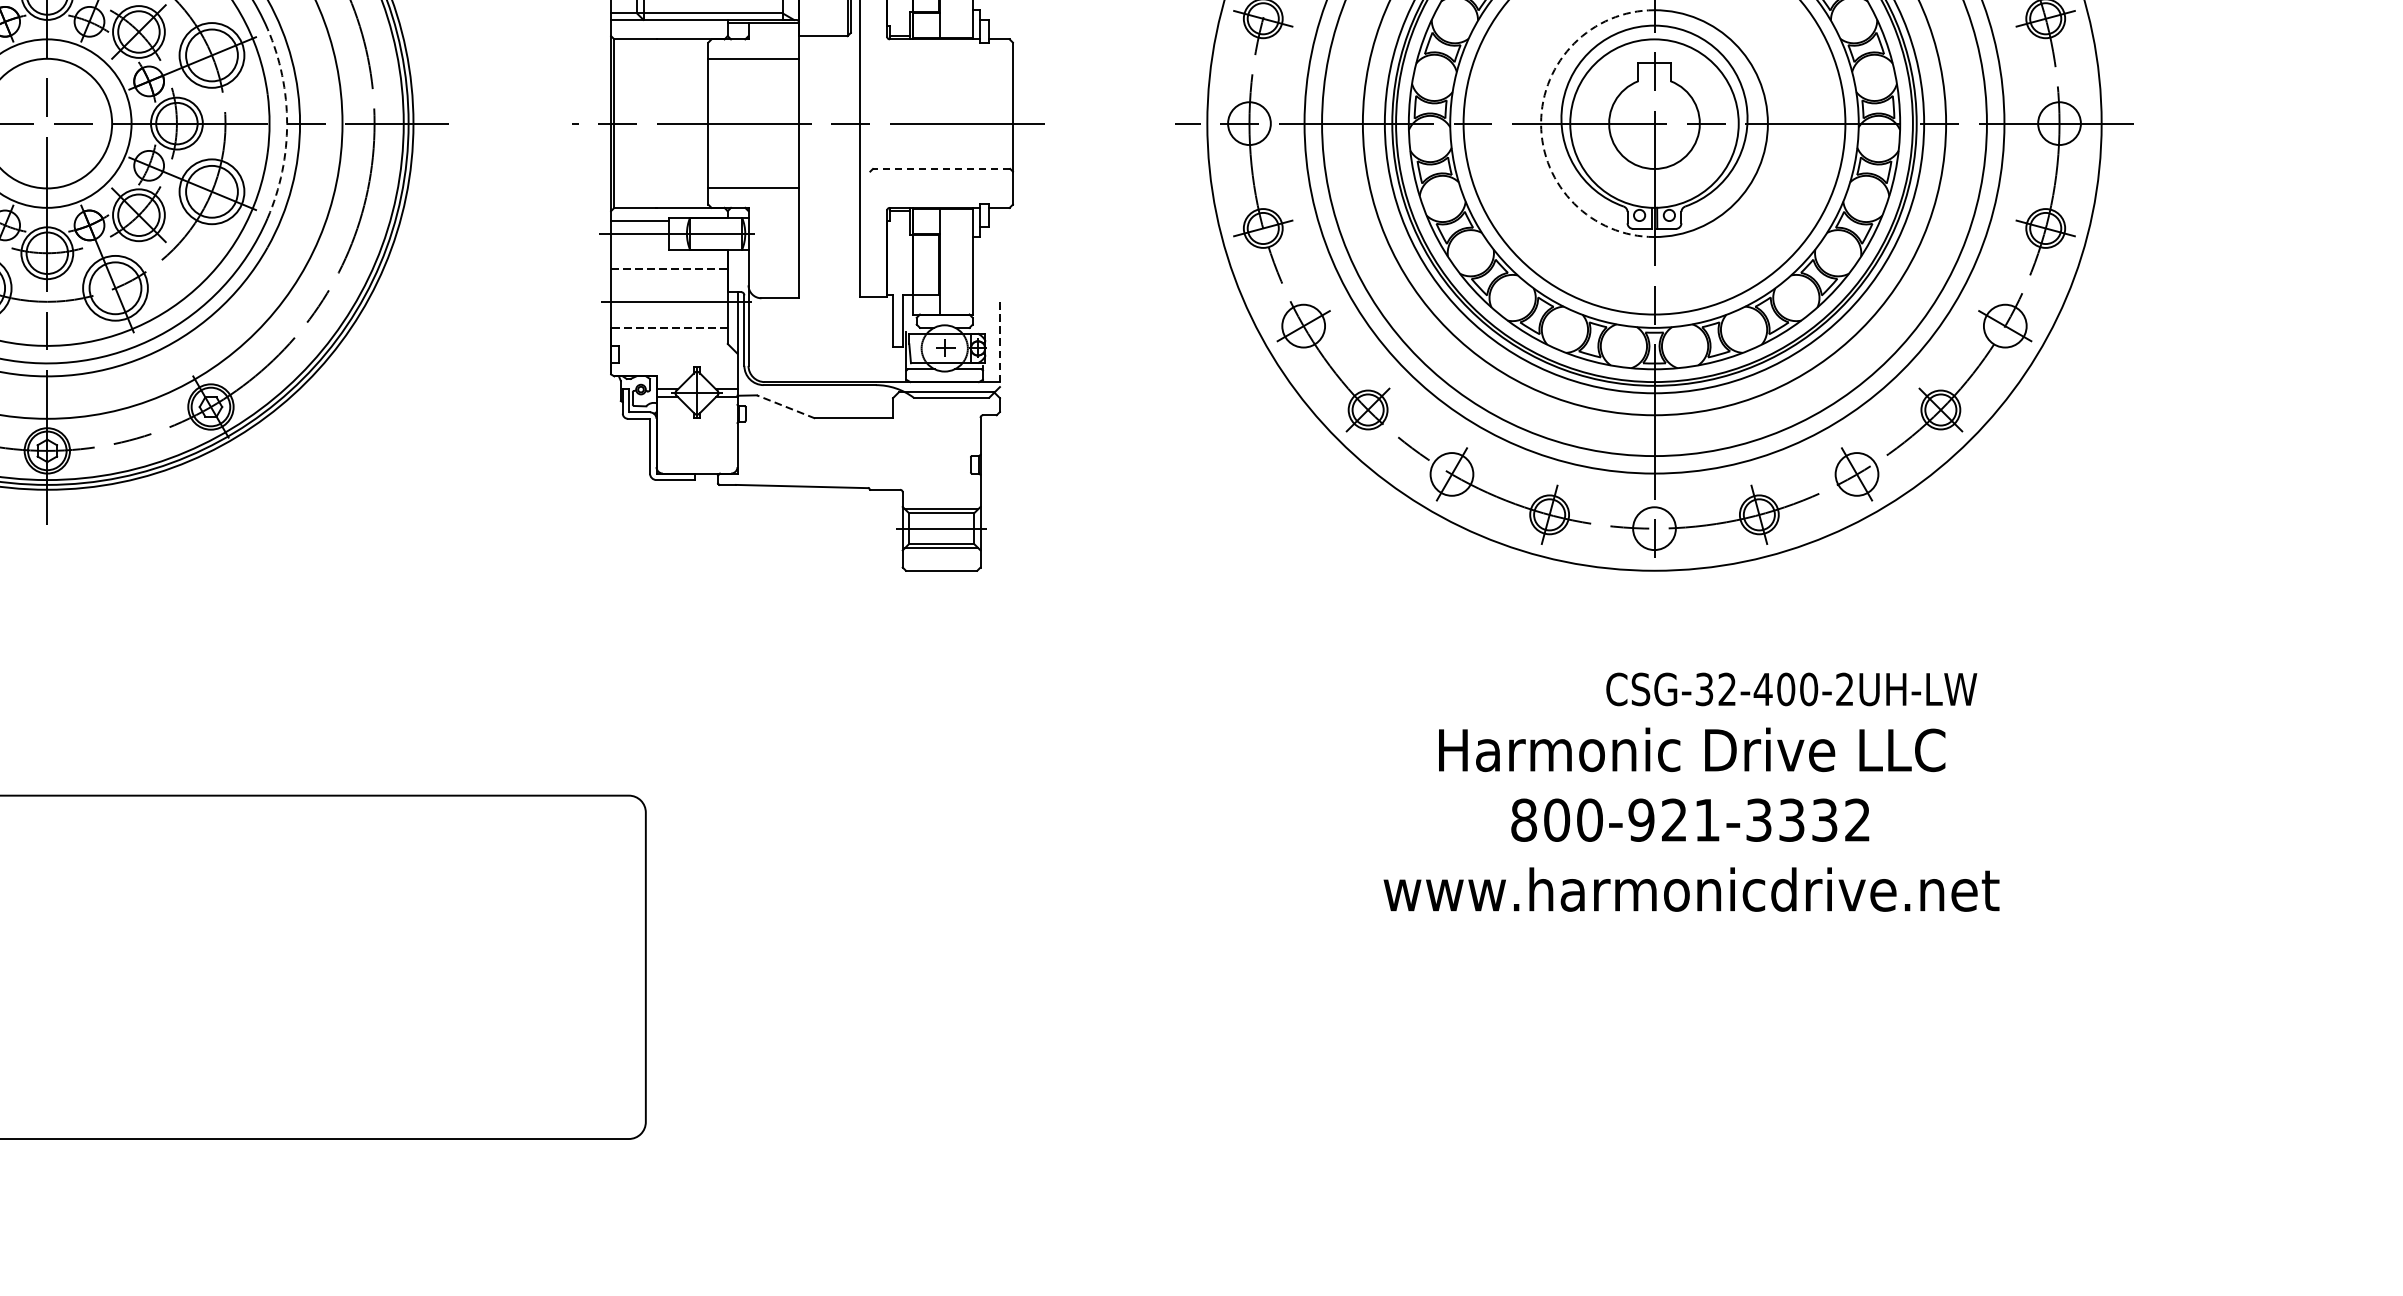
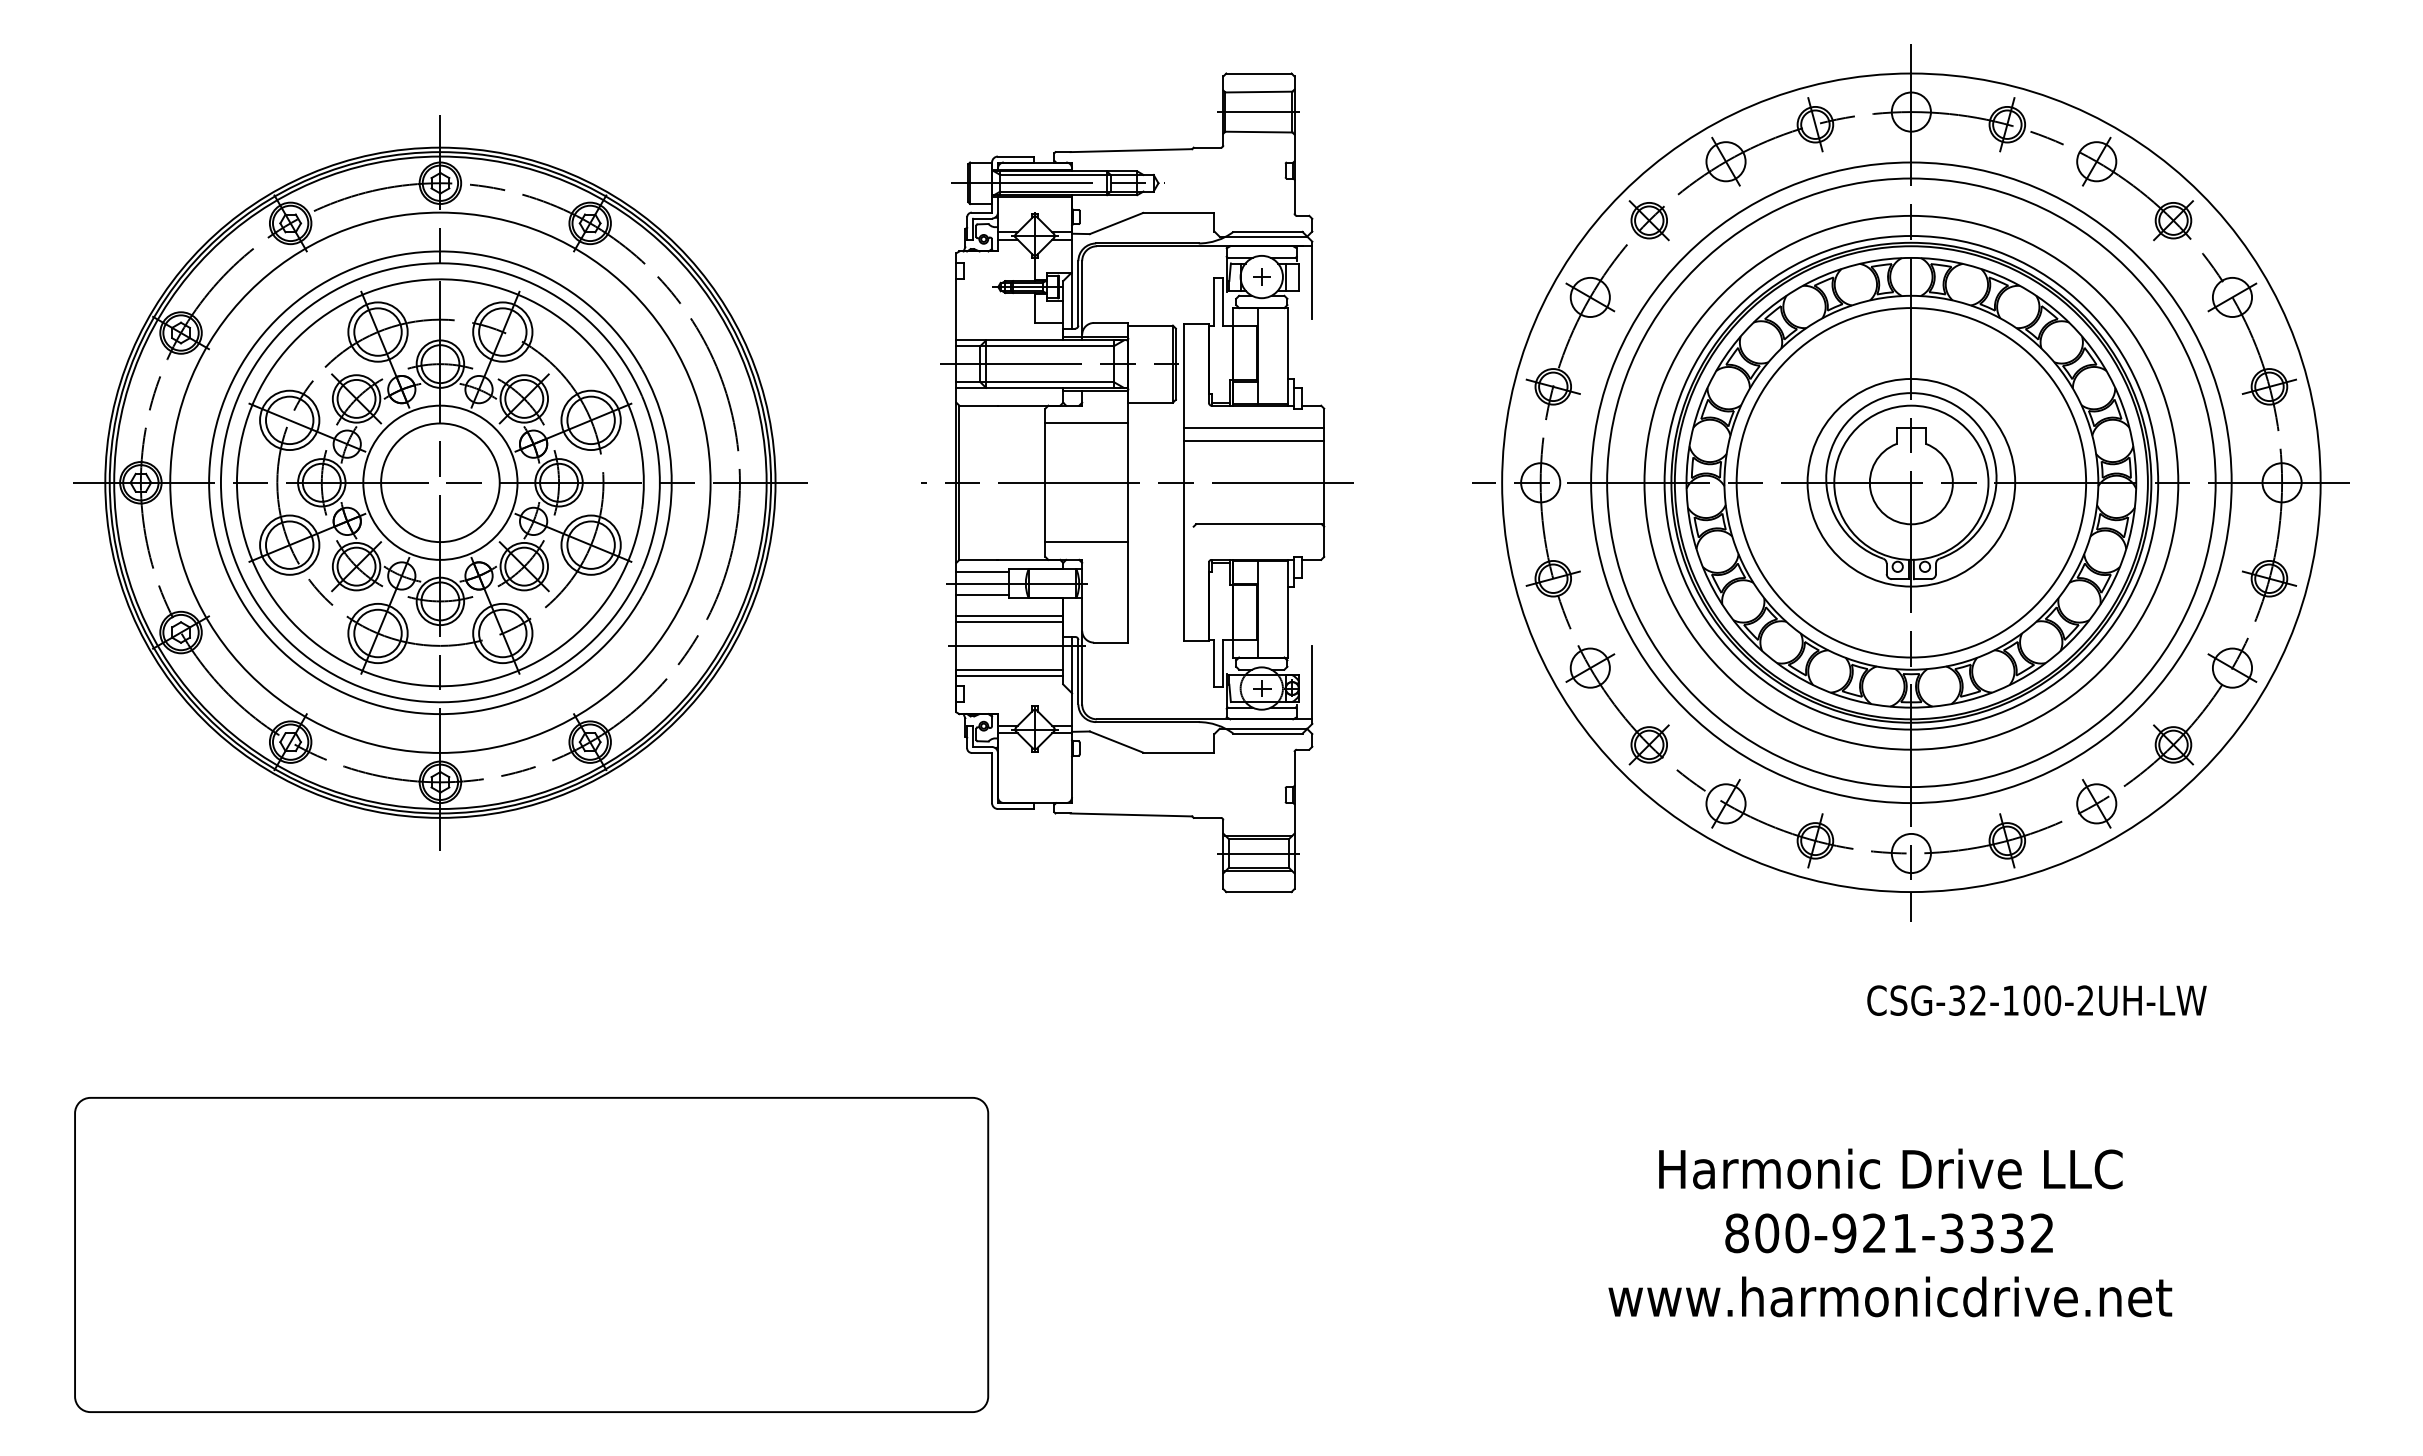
line: (936, 63) -> (1254, 427), added
line: (936, 78) -> (1254, 441), added
arc: (286, 123) -> (659, 482), dashed -> solid
arc: (1540, 123) -> (1807, 482), dashed -> solid
line: (941, 169) -> (1258, 524), dashed -> solid
line: (639, 246) -> (982, 595), added
line: (670, 269) -> (1010, 616), dashed -> solid
line: (669, 276) -> (1009, 622), added
line: (669, 327) -> (1009, 669), dashed -> solid
line: (669, 334) -> (1009, 675), added
line: (1000, 345) -> (1312, 685), dashed -> solid
line: (786, 407) -> (1116, 742), dashed -> solid
line: (1654, 586) -> (1911, 906), added
text: (1762, 689) -> (2010, 1000), CSG-32-400-2UH-LW -> CSG-32-100-2UH-LW
text: (1691, 819) -> (1890, 1232), moved

